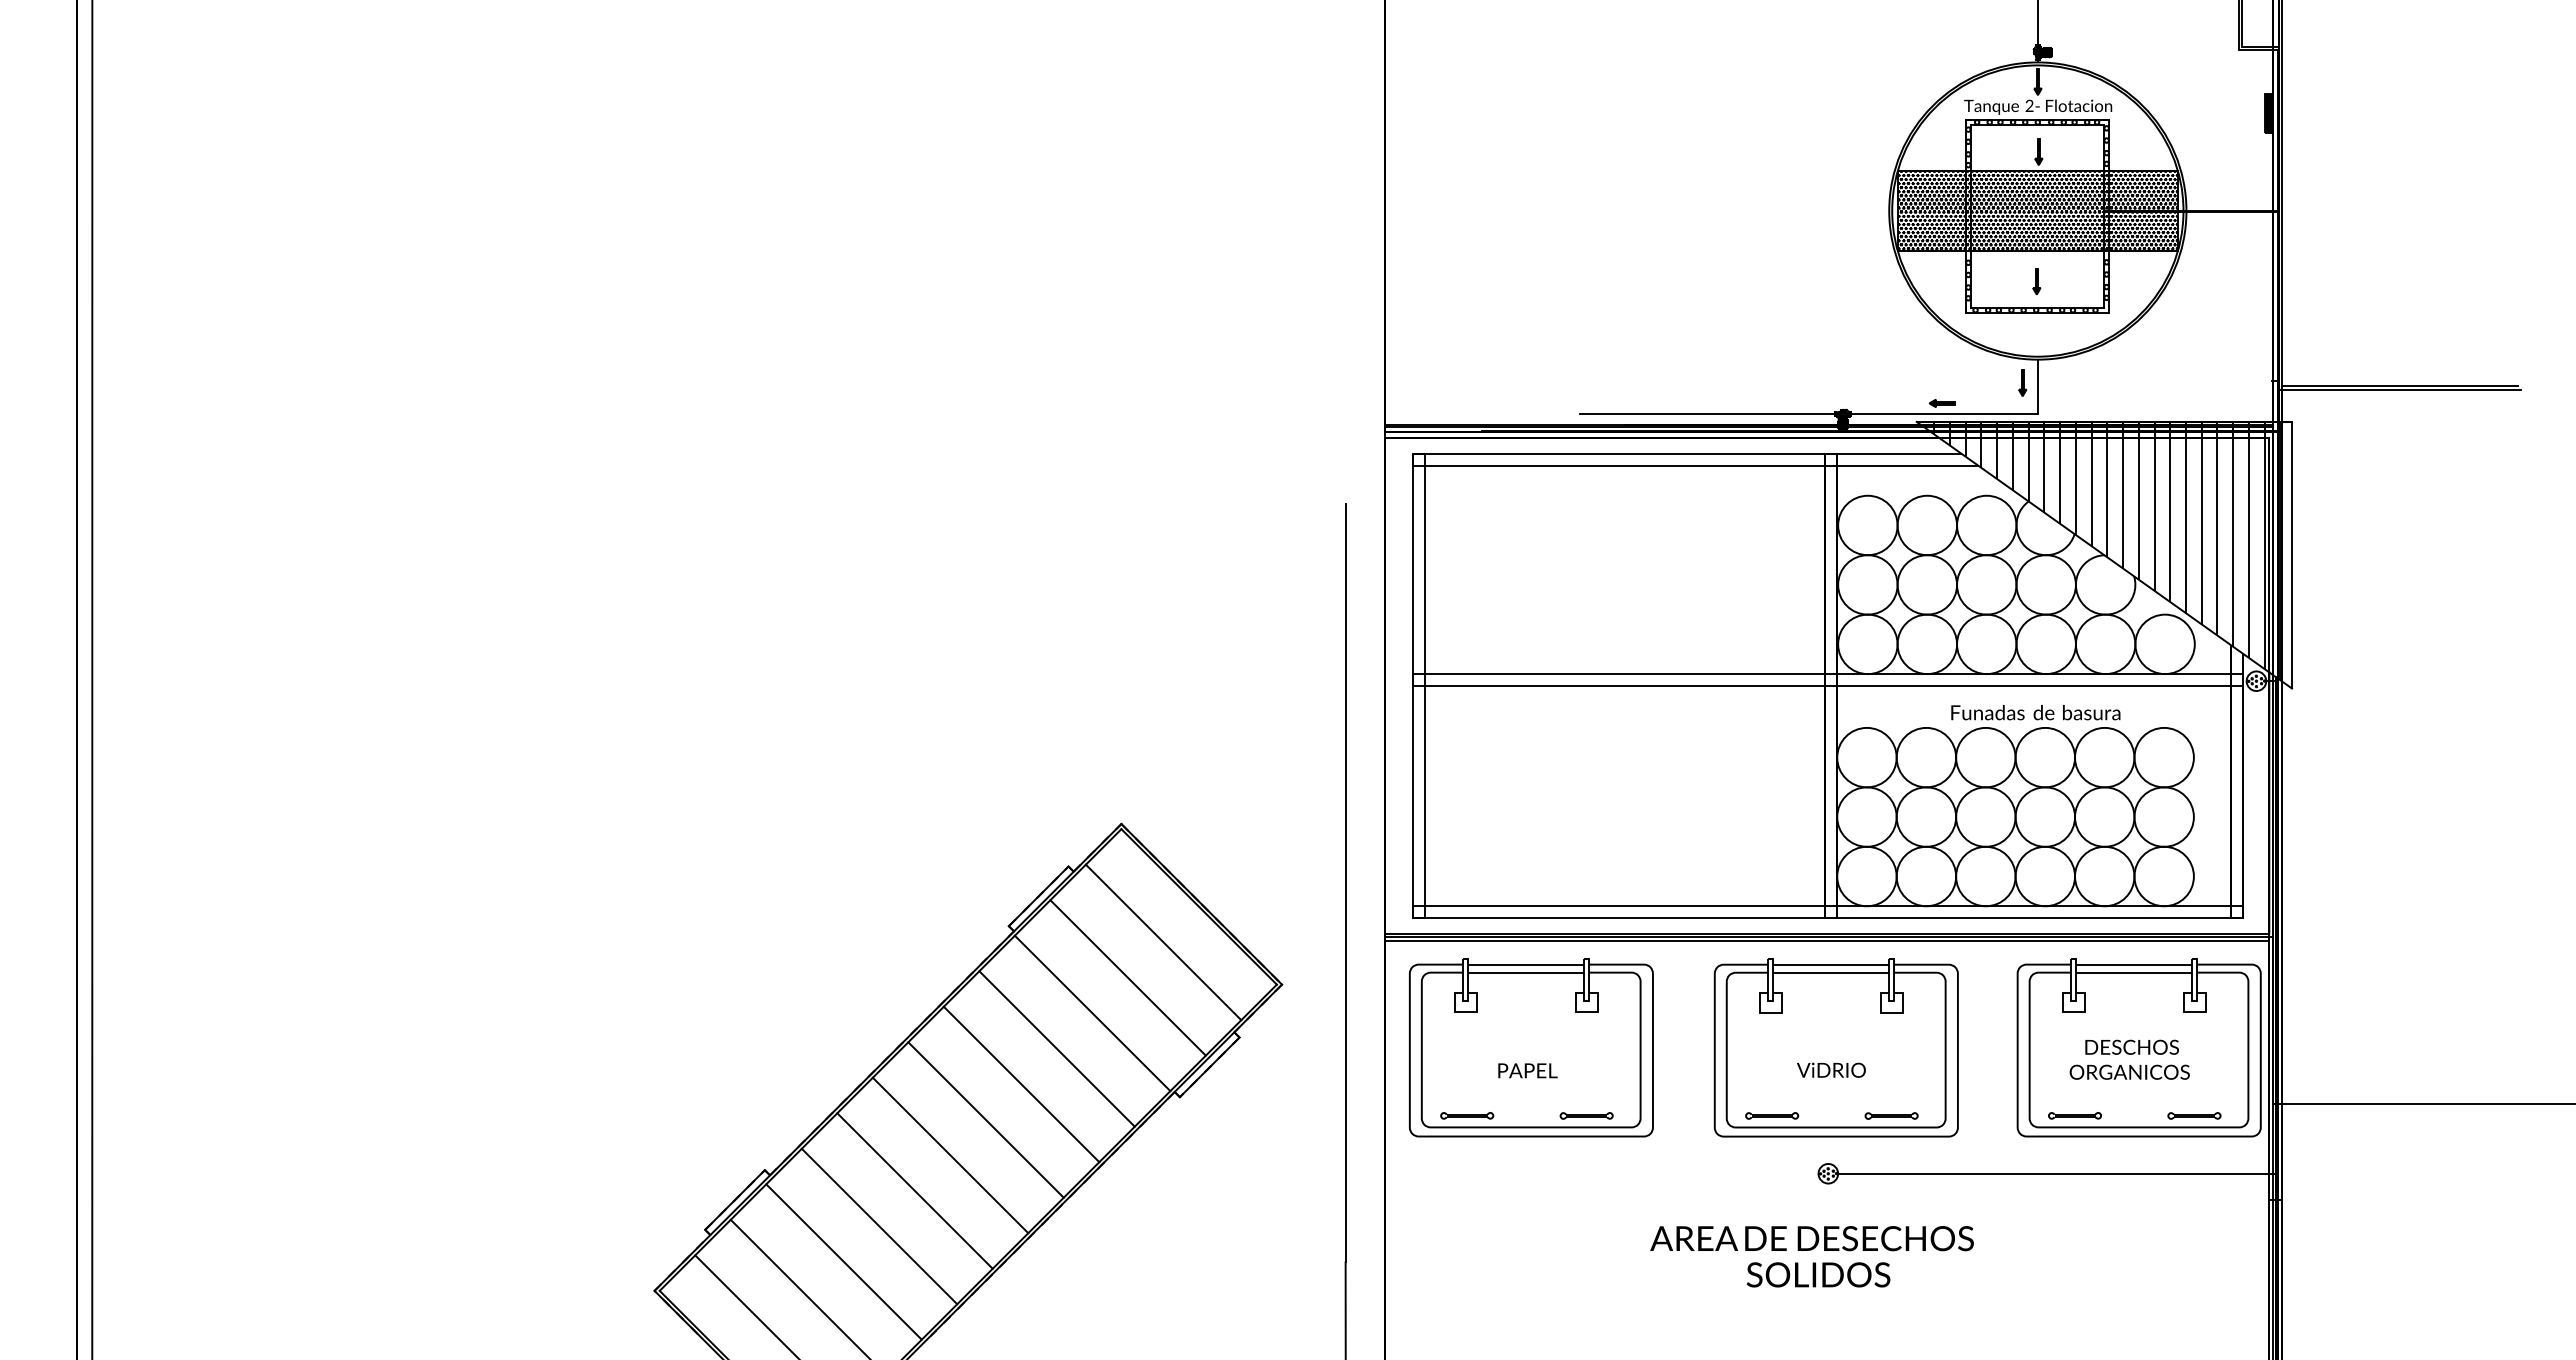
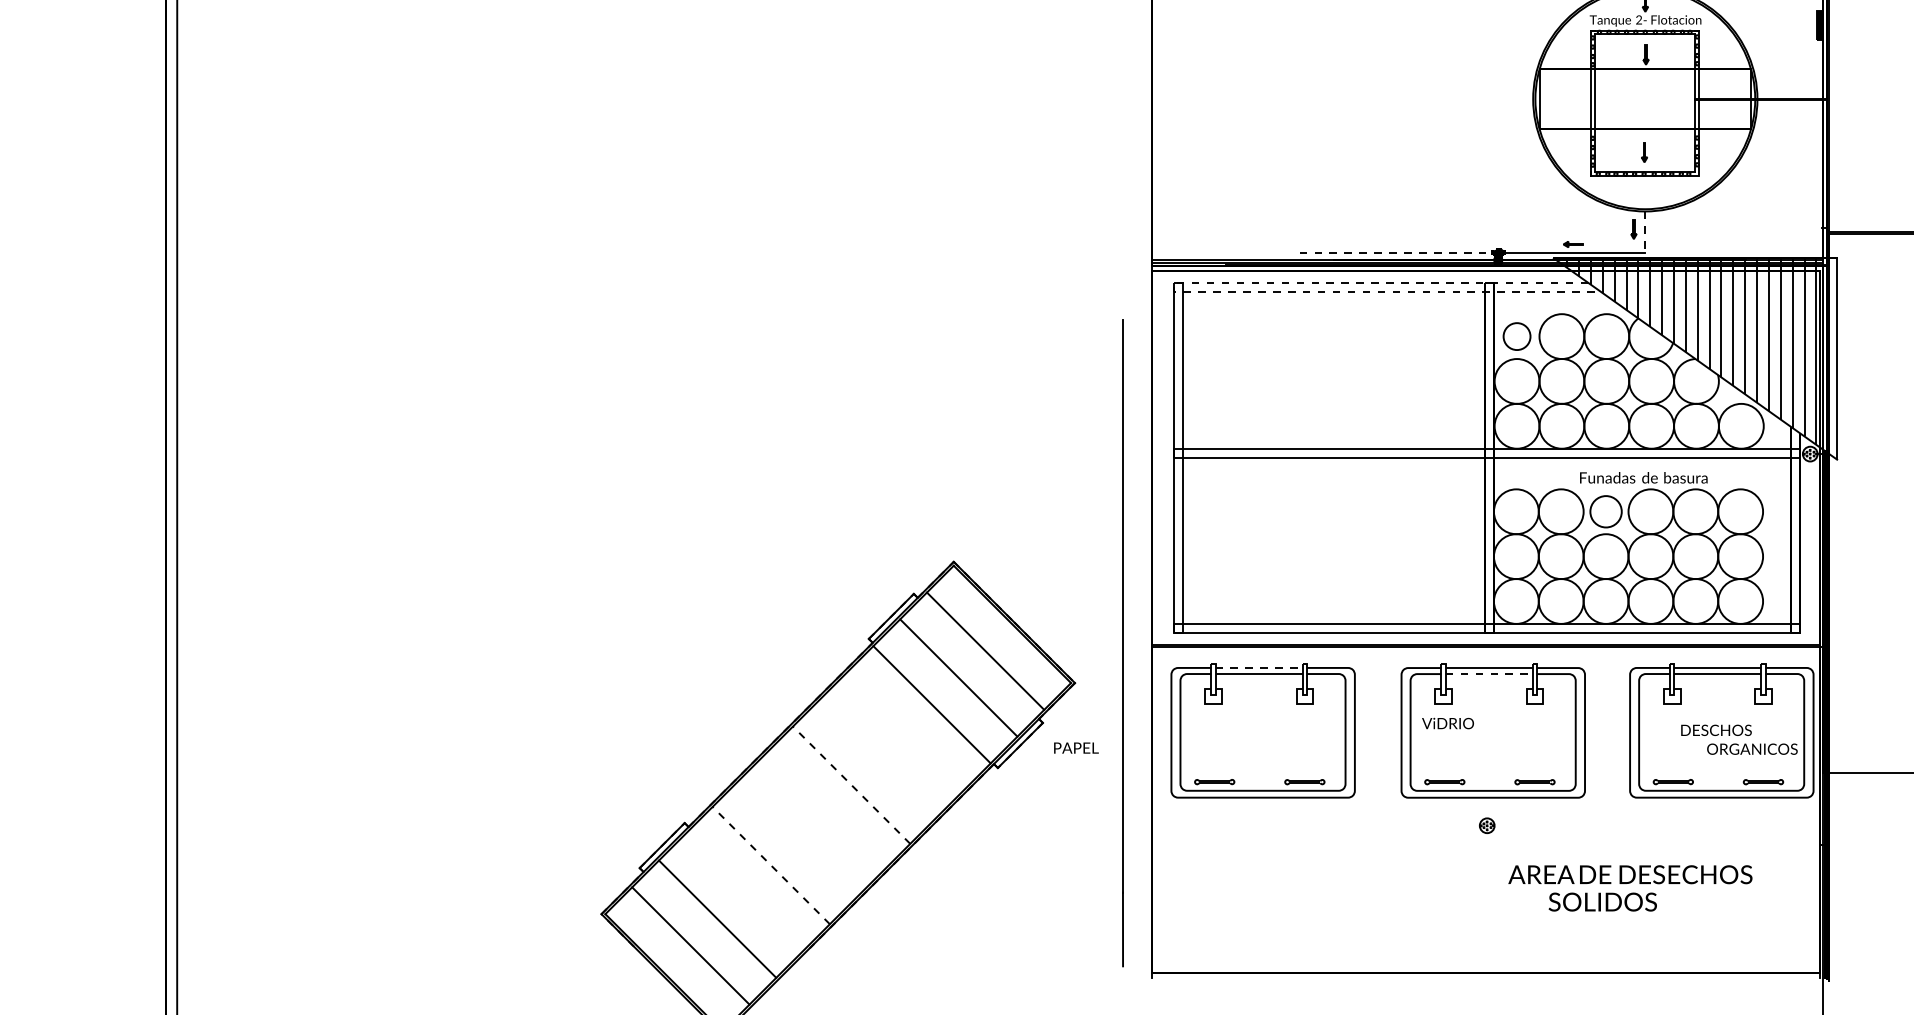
hatch: (2037, 210) -> (1645, 98), removed
line: (2037, 387) -> (1645, 232), solid -> dashed
line: (1707, 414) -> (1396, 252), solid -> dashed
line: (1413, 466) -> (1174, 292), solid -> dashed
circle: (1867, 525) -> (1516, 336), size x0.6
circle: (1985, 757) -> (1605, 511), size x0.7
line: (1826, 940) -> (1485, 649), removed
line: (1526, 964) -> (1259, 667), solid -> dashed
line: (1831, 972) -> (1489, 673), solid -> dashed
line: (1056, 1048) -> (904, 731), removed
text: (1831, 1069) -> (1448, 722), moved
text: (1527, 1070) -> (1076, 747), moved
text: (2129, 1071) -> (1752, 748), moved
line: (1021, 1084) -> (878, 758), removed
line: (986, 1120) -> (851, 785), solid -> dashed
line: (950, 1155) -> (824, 812), removed
line: (2057, 1173) -> (1660, 825), removed
line: (914, 1190) -> (797, 838), removed
line: (879, 1226) -> (771, 865), solid -> dashed
text: (1811, 1238) -> (1629, 874), moved
line: (843, 1261) -> (744, 891), removed
text: (1818, 1274) -> (1602, 901), moved

